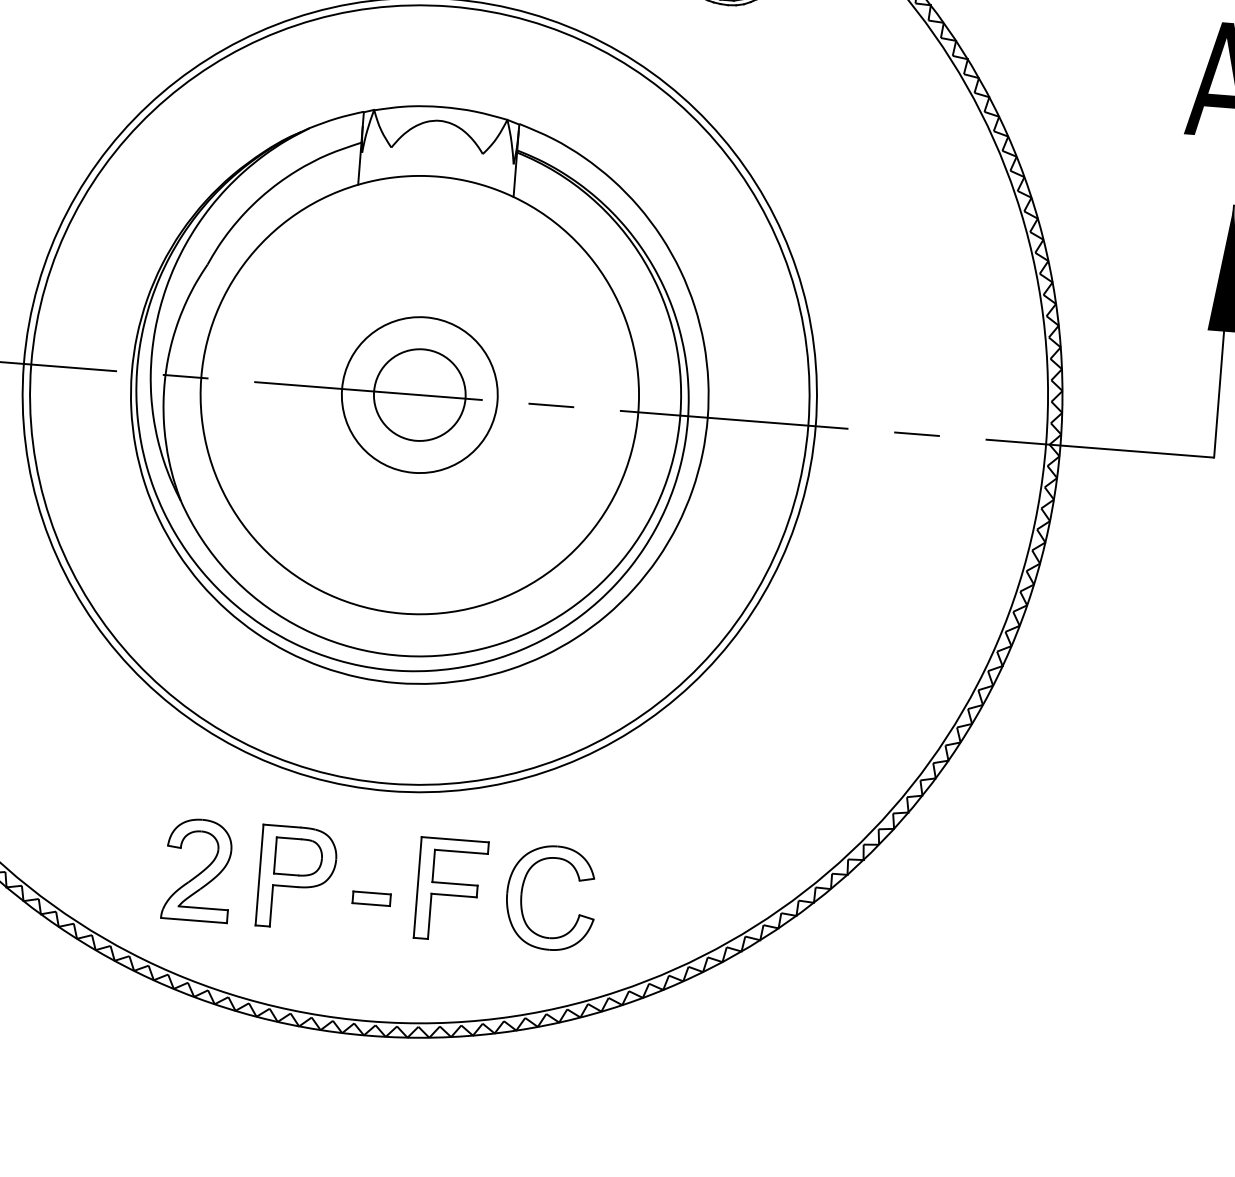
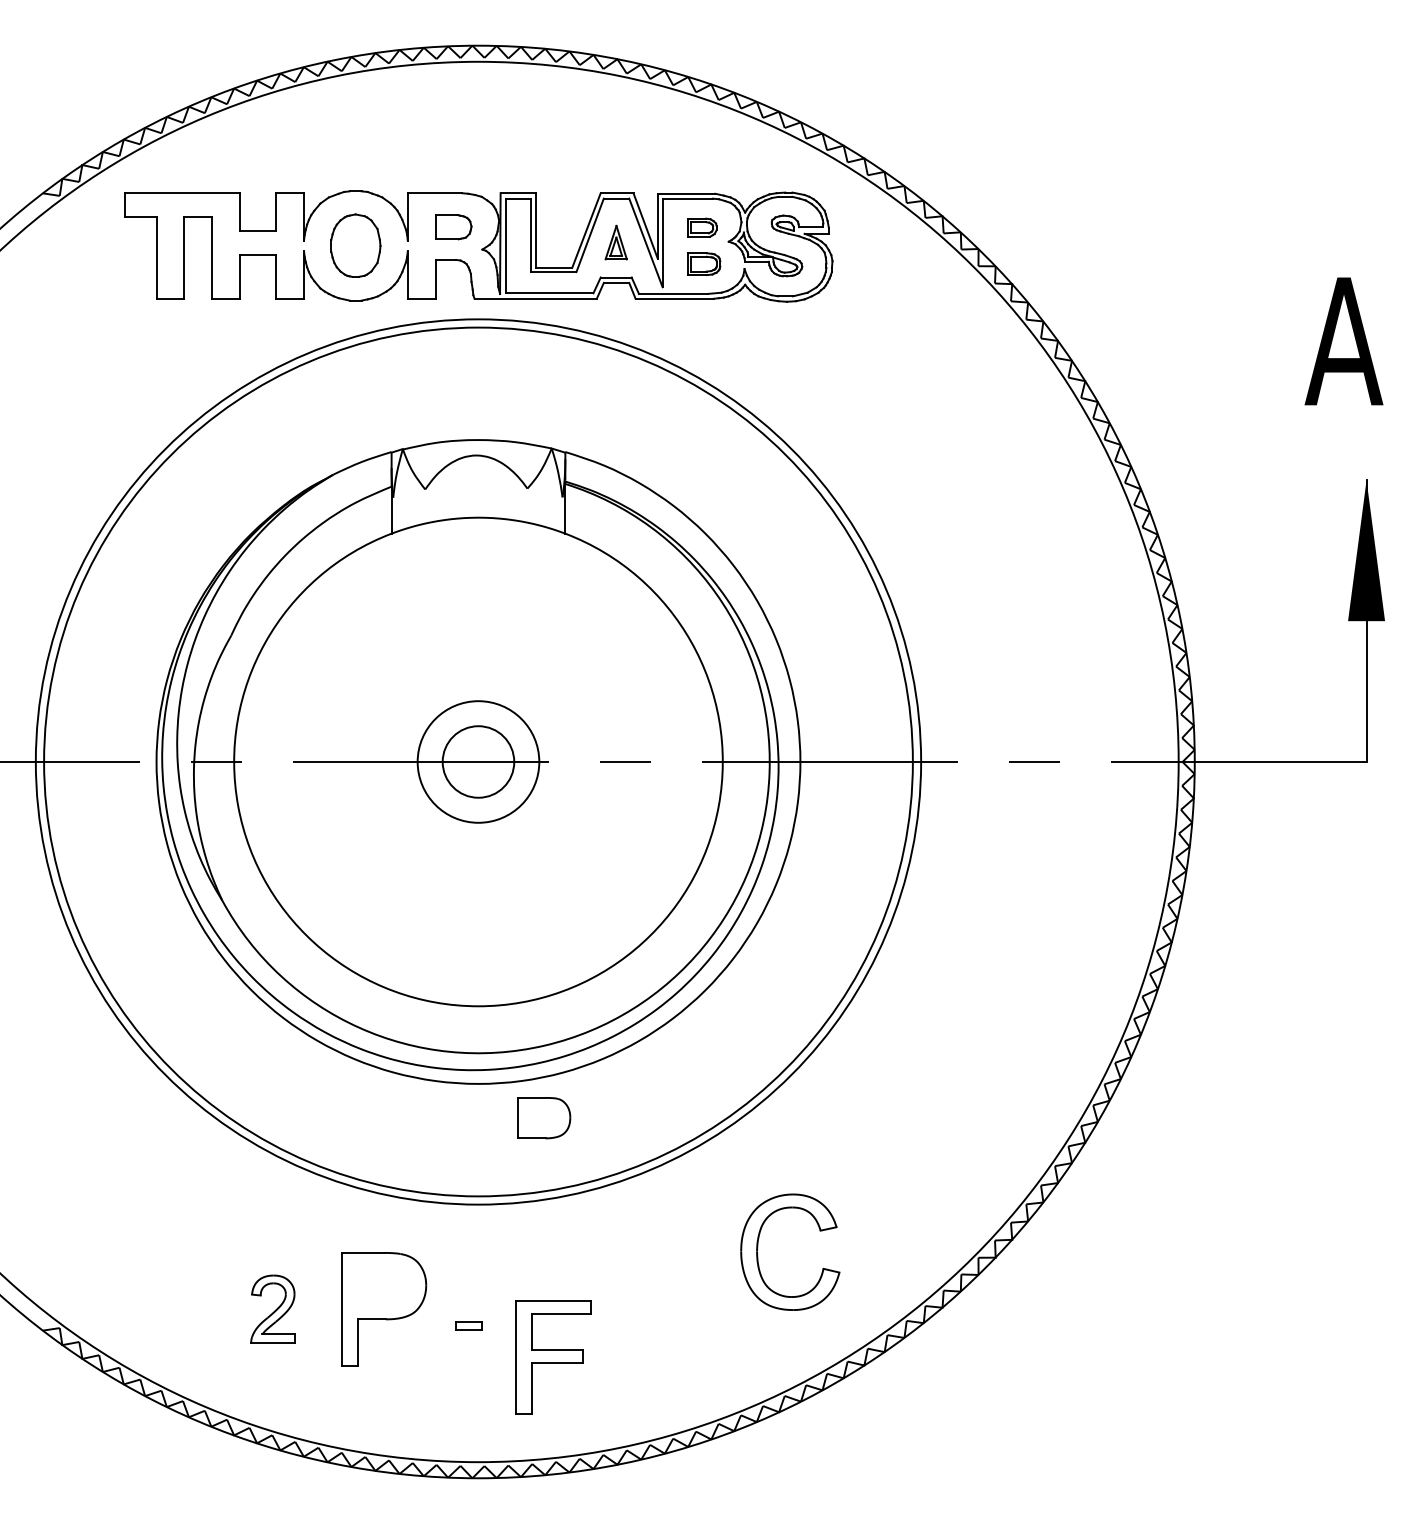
circle: (419, 394) -> (478, 761), size x0.7
circle: (419, 394) -> (478, 761), size x0.7
part: (298, 857) -> (544, 1118), moved
part: (197, 870) -> (272, 1309), size x0.6
part: (451, 890) -> (553, 1357), moved
part: (522, 891) -> (758, 1247), moved
part: (371, 898) -> (468, 1325), size x0.6

